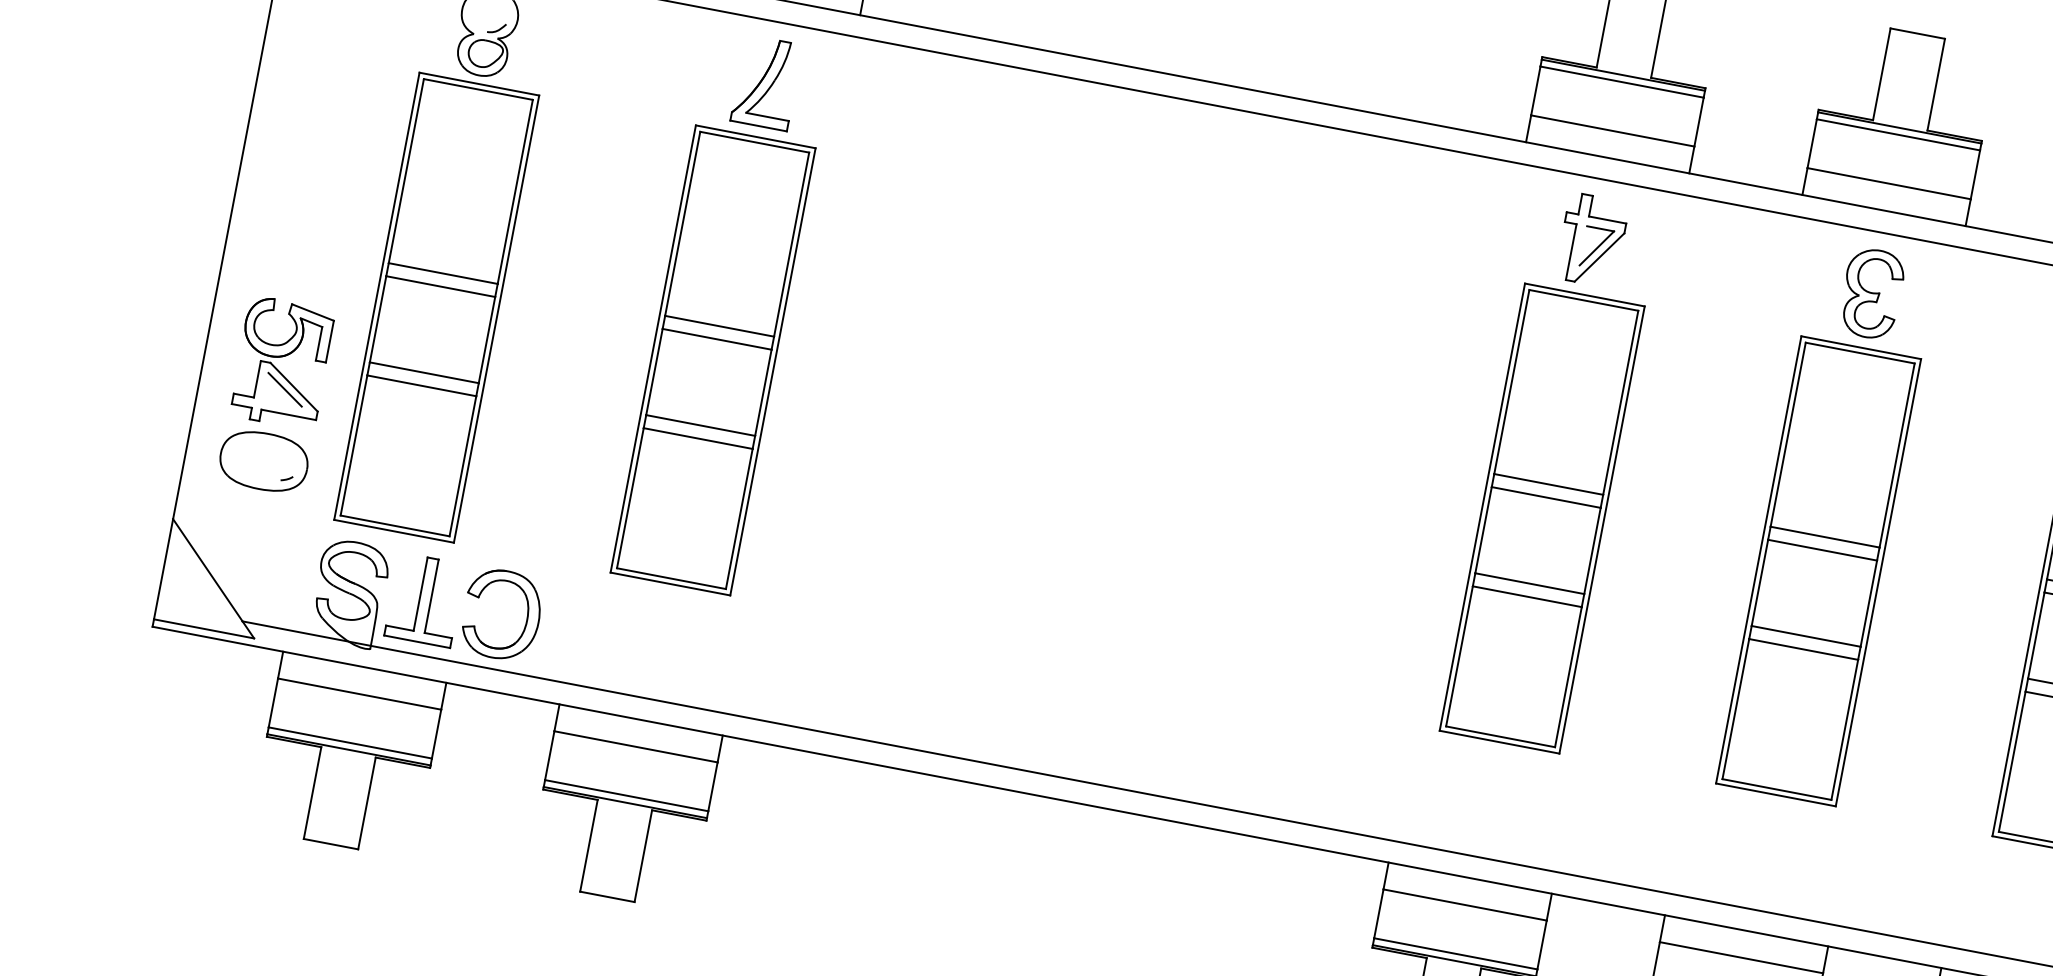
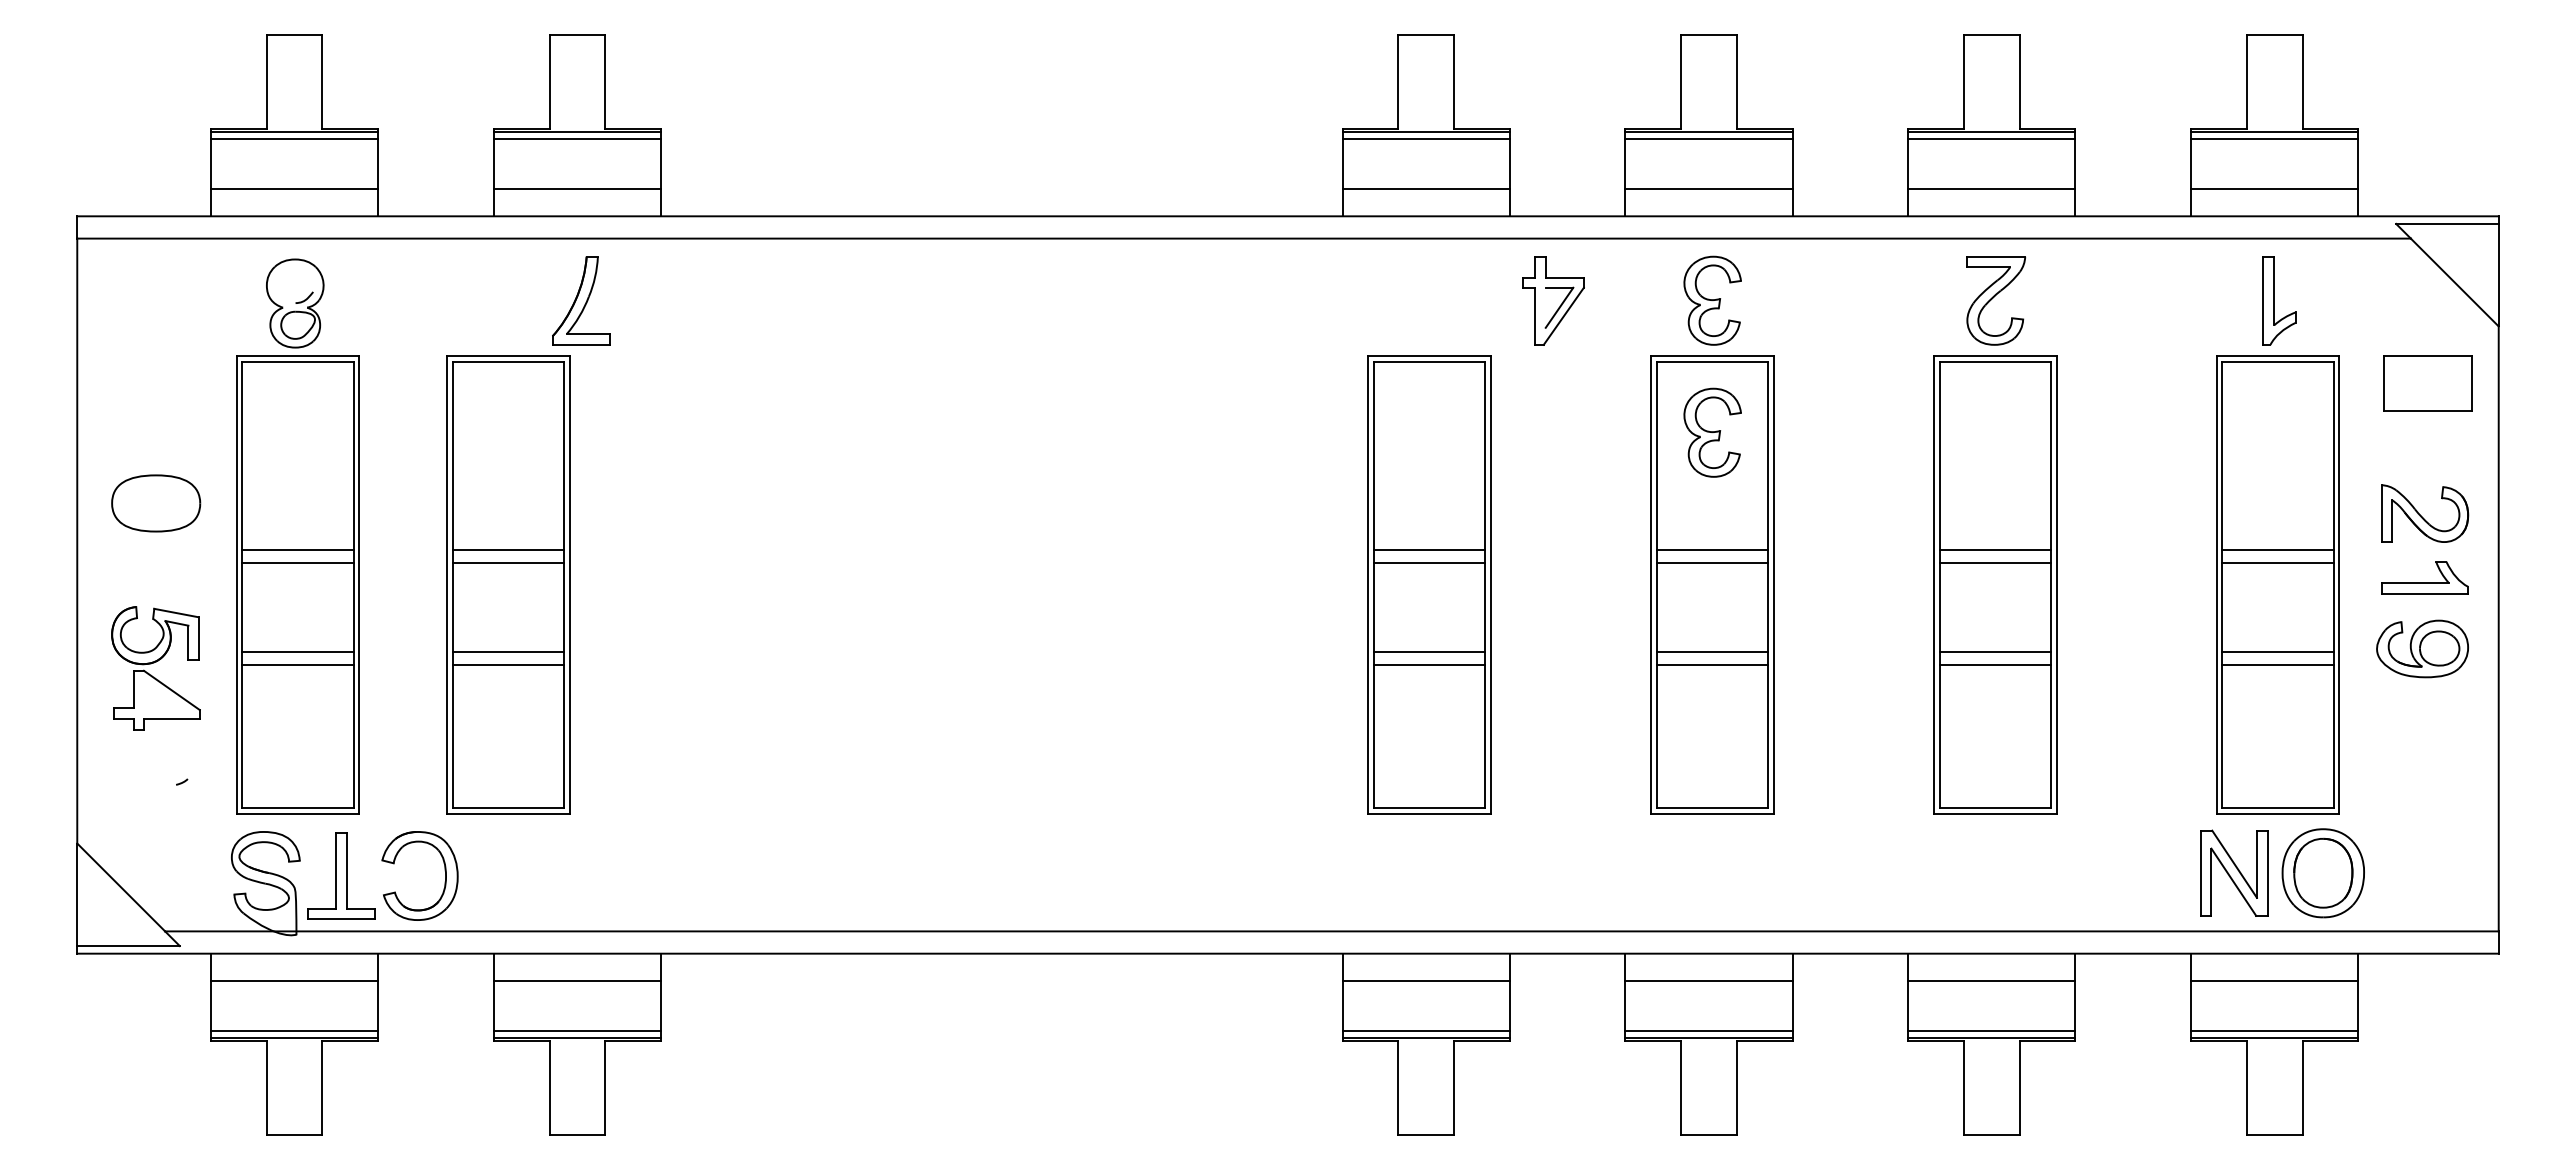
part: (1592, 240) -> (1553, 300), moved
part: (712, 359) -> (508, 584), moved
line: (285, 389) -> (163, 694), removed
part: (1847, 422) -> (1712, 432), added
part: (264, 461) -> (156, 503), moved

